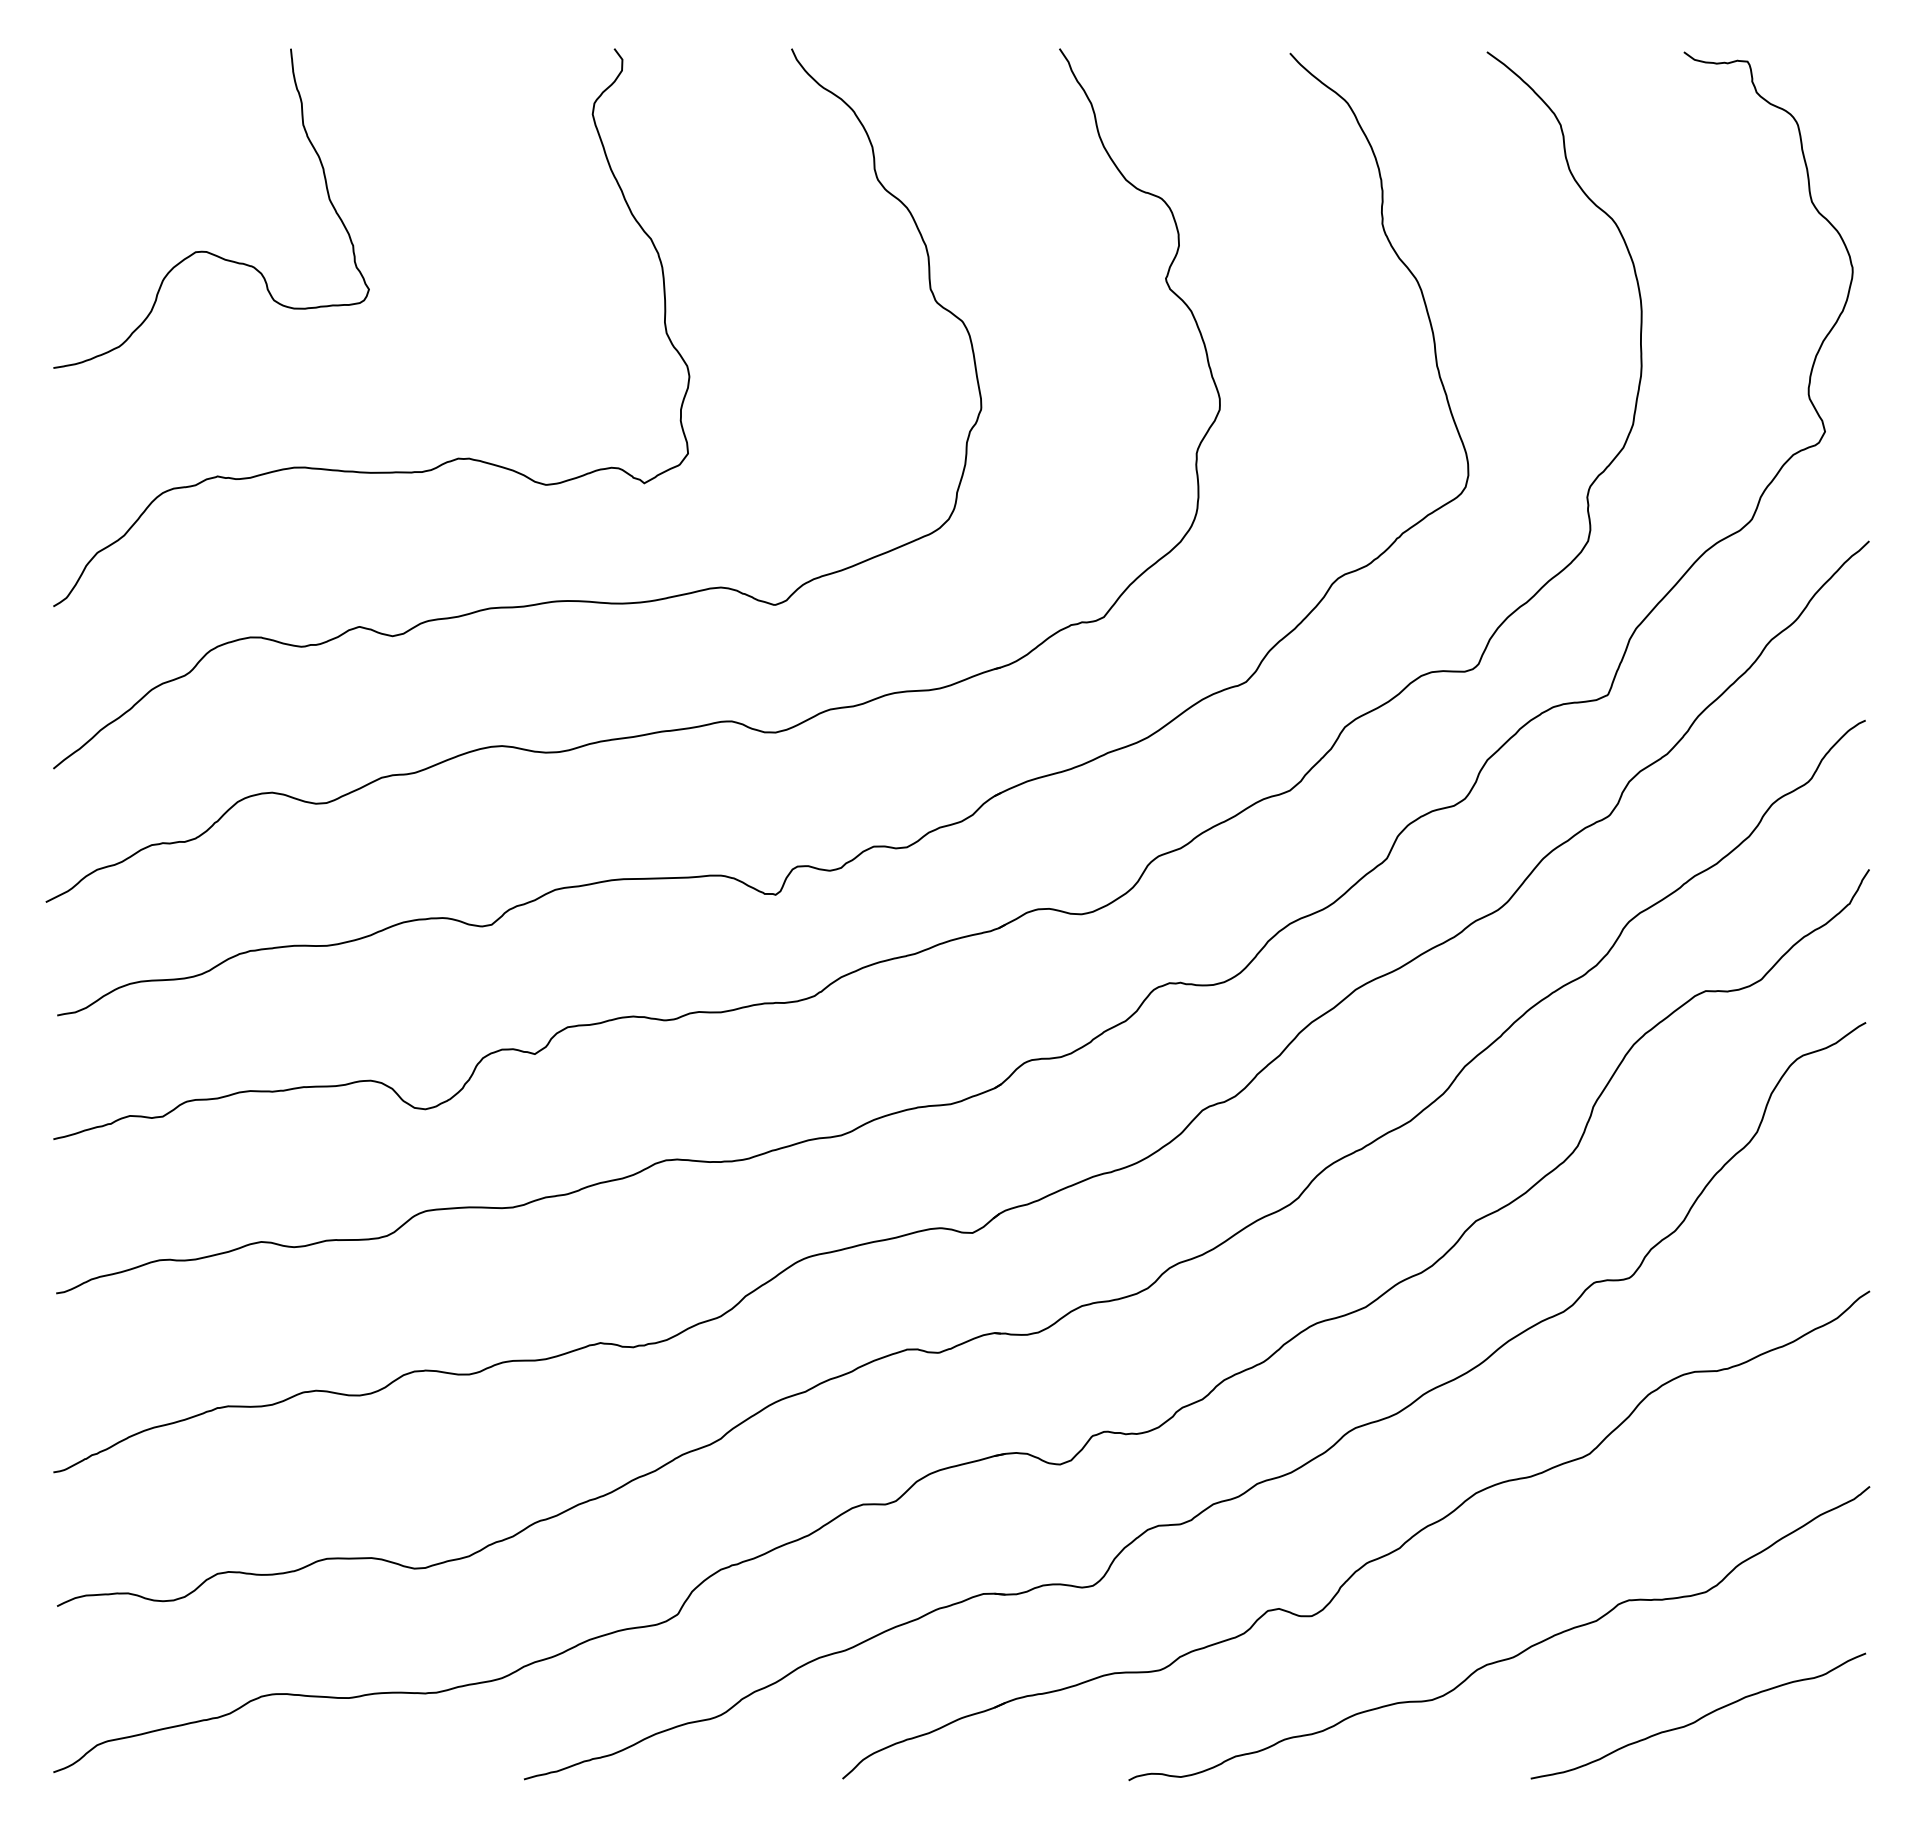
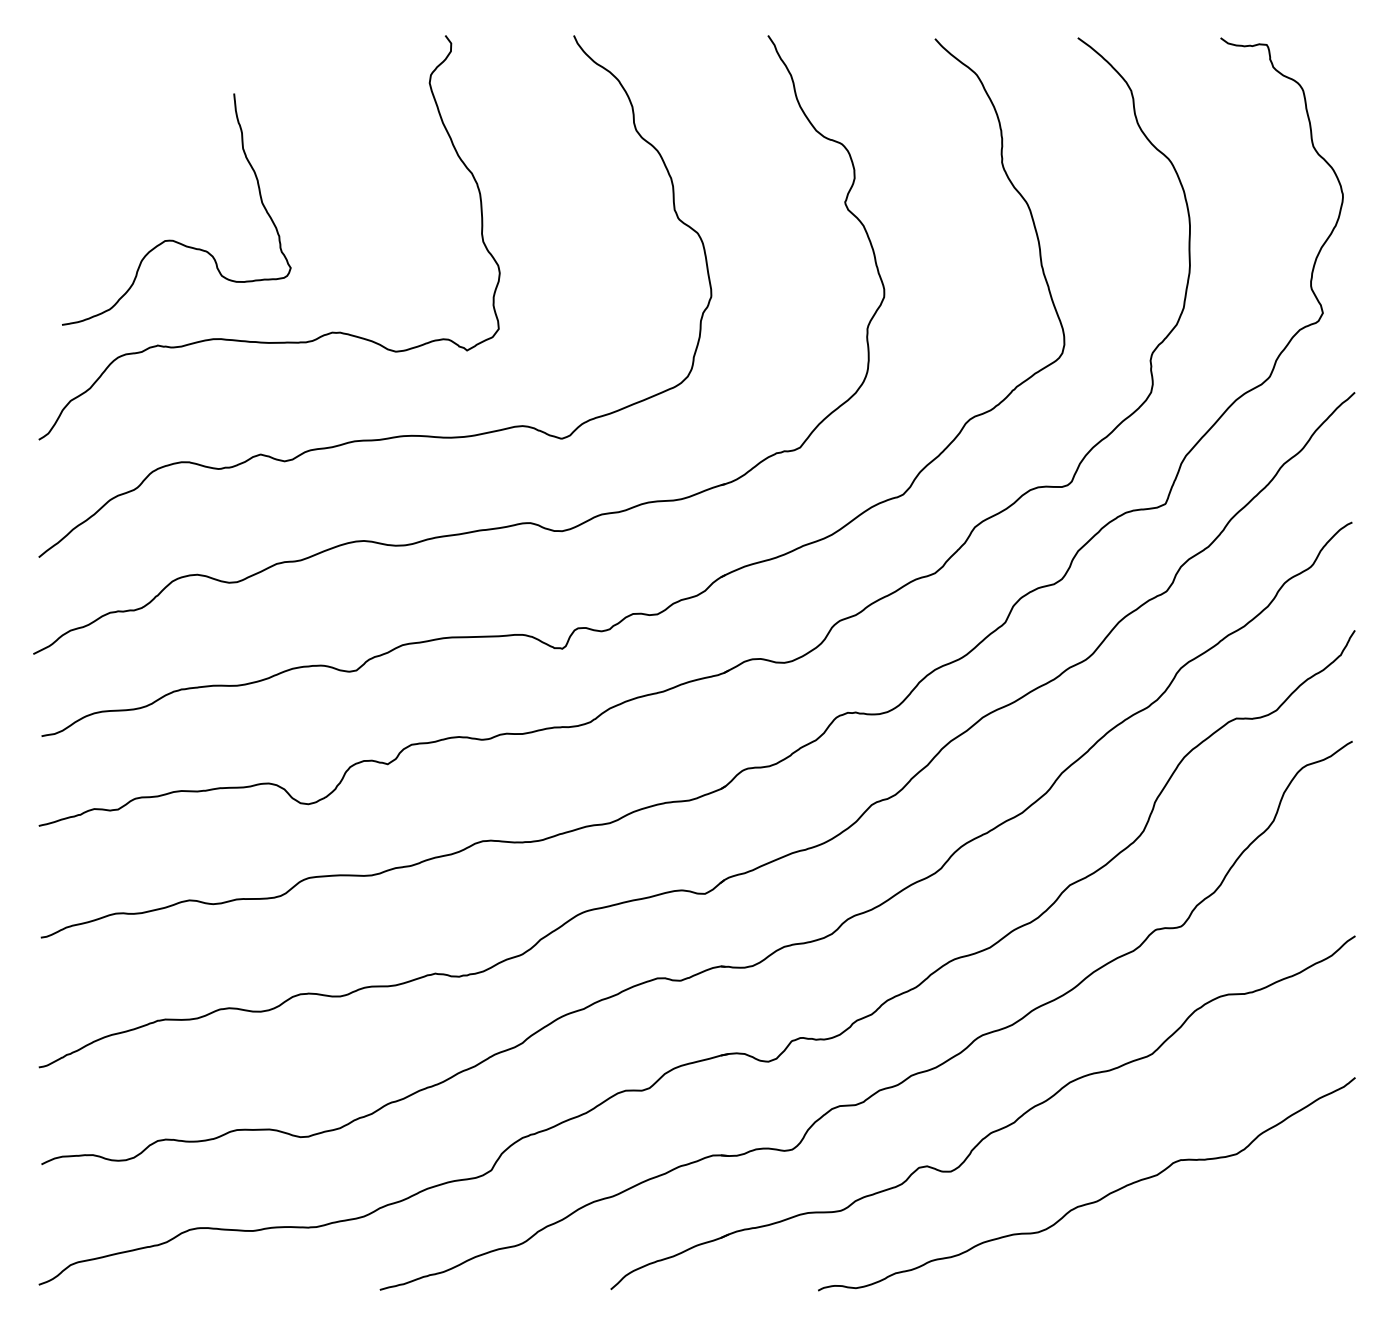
curve: (203, 250) -> (170, 239), moved
curve: (1700, 1717) -> (1232, 1245), removed

